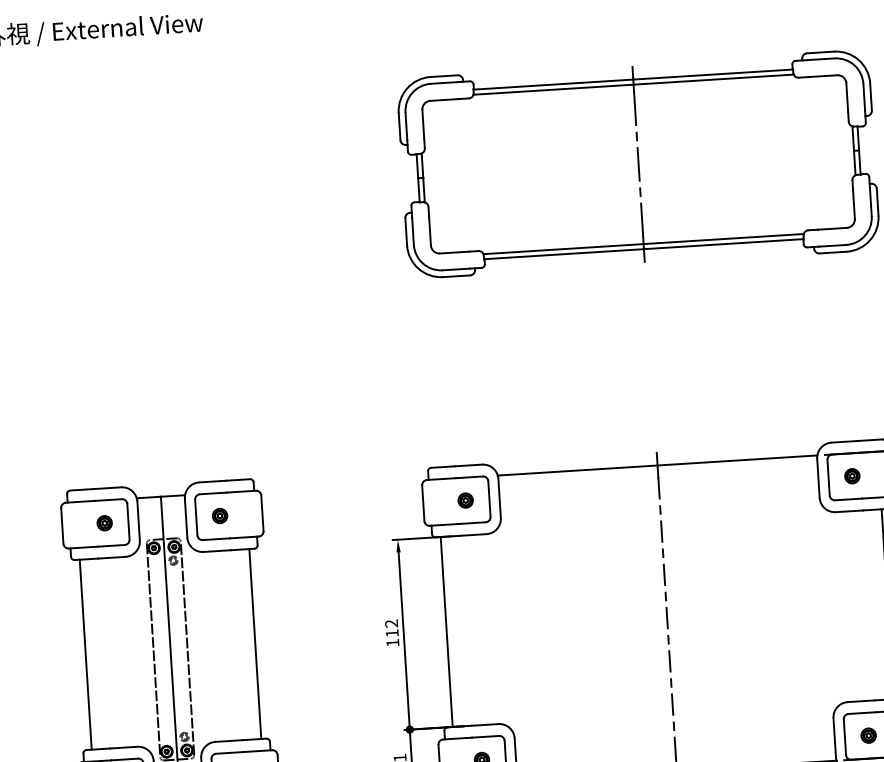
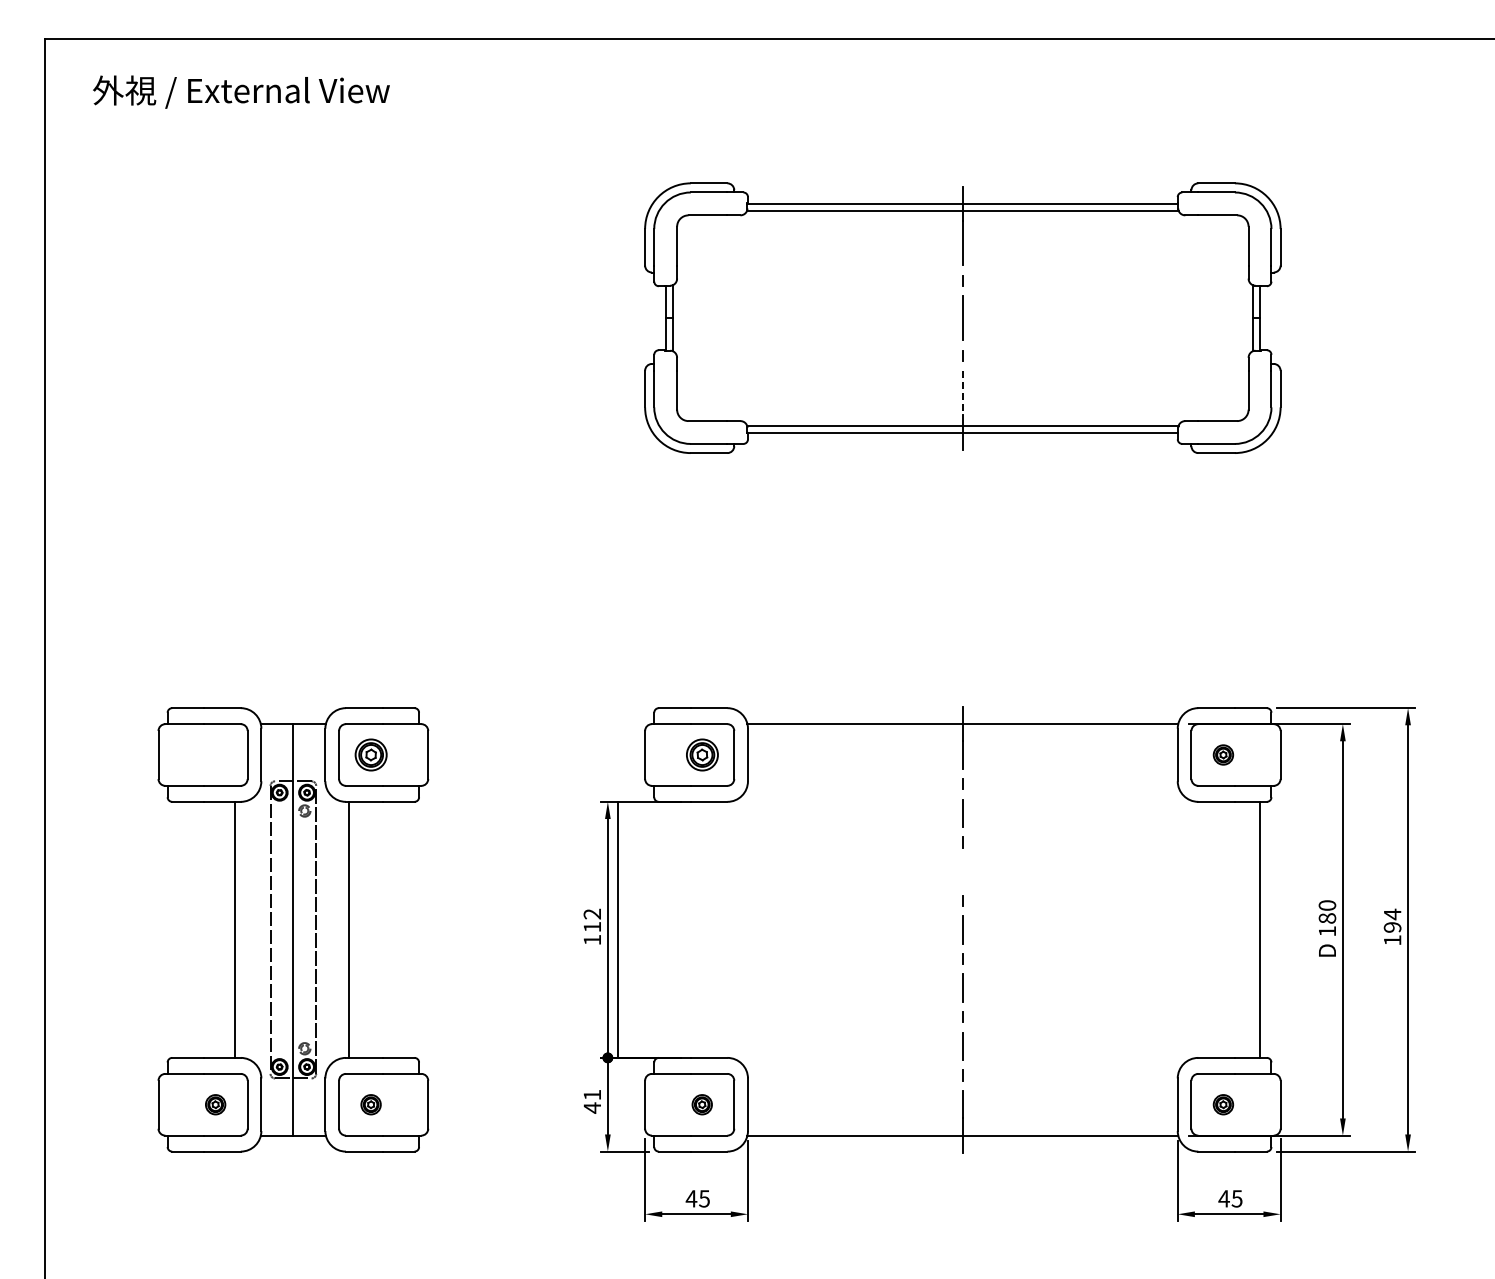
line: (641, 220) -> (962, 393), solid -> dashed
part: (465, 500) -> (701, 754), size x1.6
part: (219, 515) -> (370, 754), size x1.6
part: (104, 522) -> (215, 754), removed
line: (664, 574) -> (962, 871), removed
line: (446, 631) -> (617, 929), moved
line: (255, 643) -> (348, 929), moved
line: (86, 654) -> (235, 929), moved

